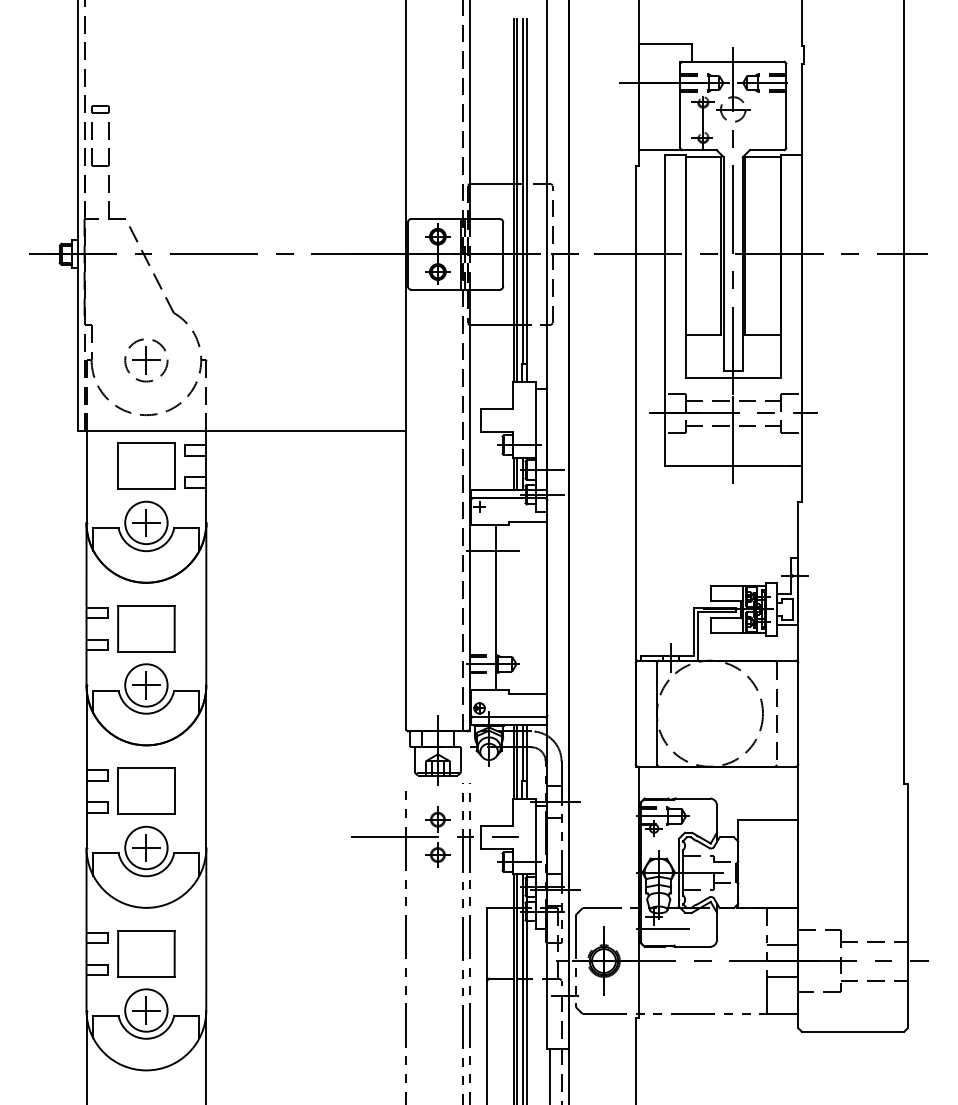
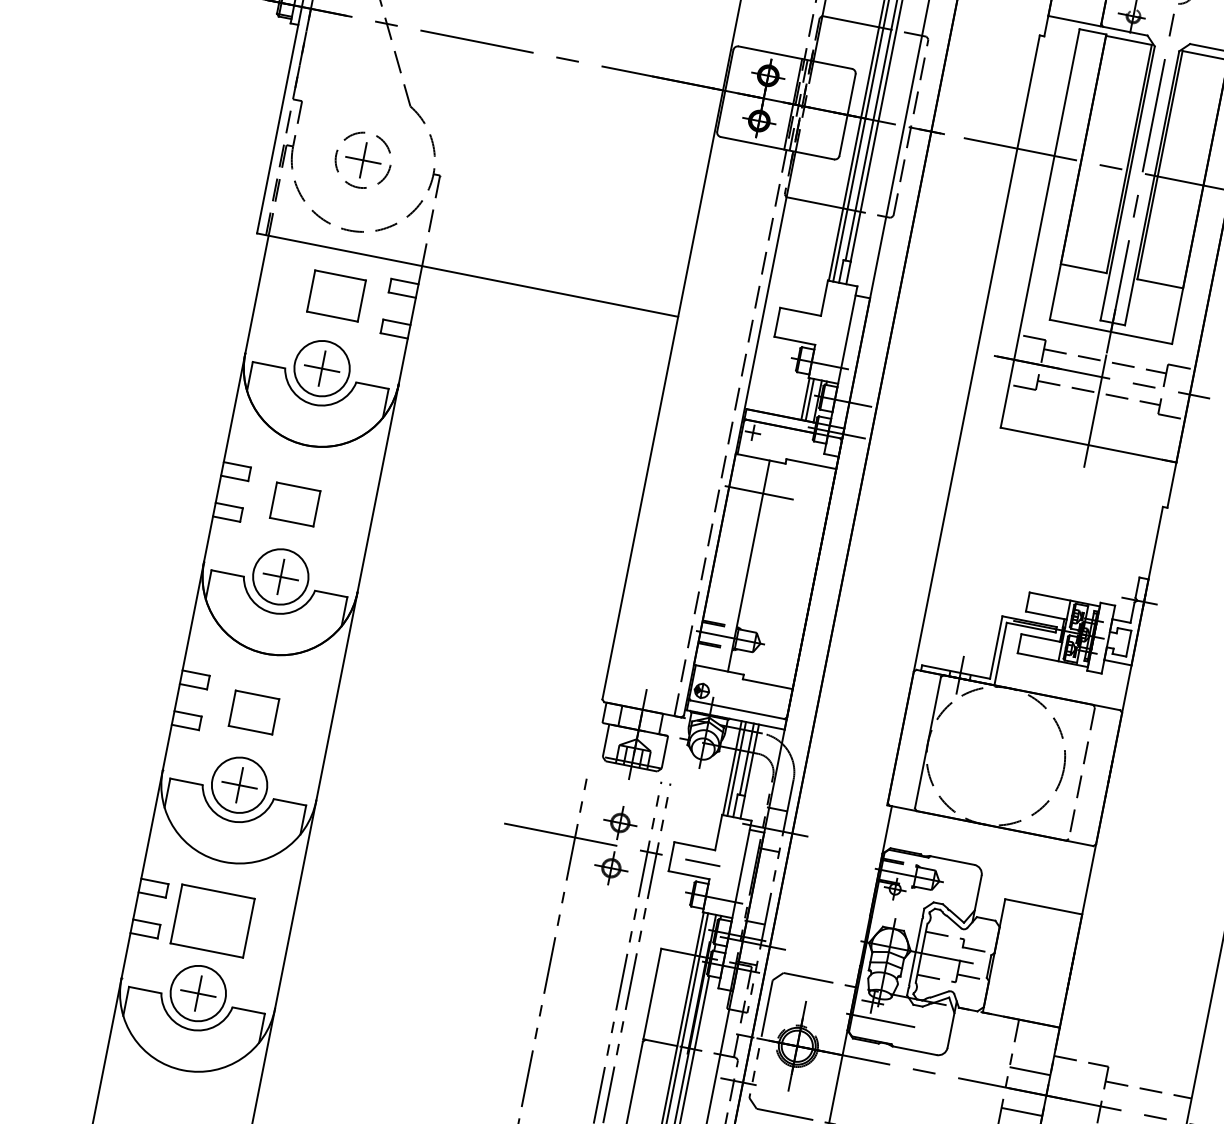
part: (146, 465) -> (336, 295), size x0.7
part: (146, 628) -> (295, 503), size x0.6
part: (146, 790) -> (254, 711), size x0.6

